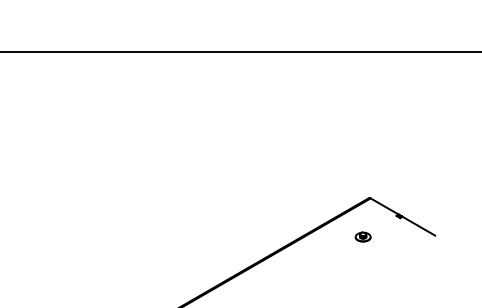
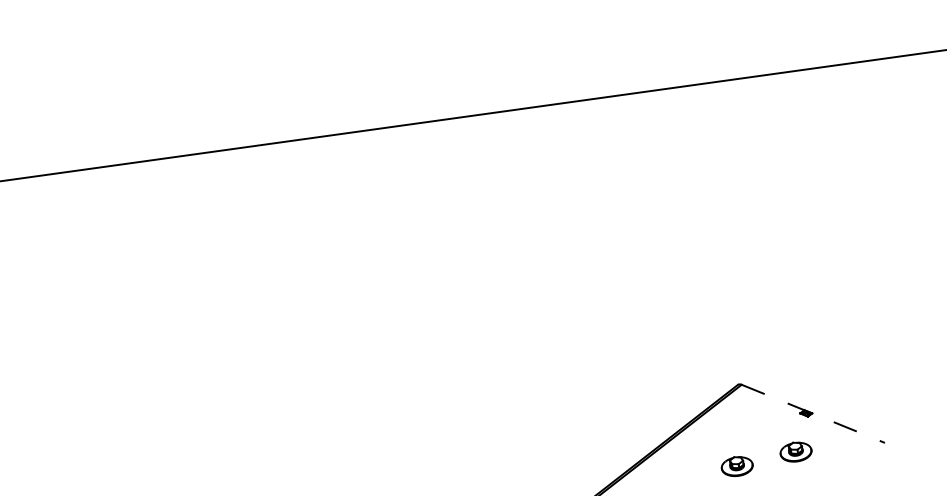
line: (403, 217) -> (814, 414), solid -> dashed
part: (391, 233) -> (794, 451), added

